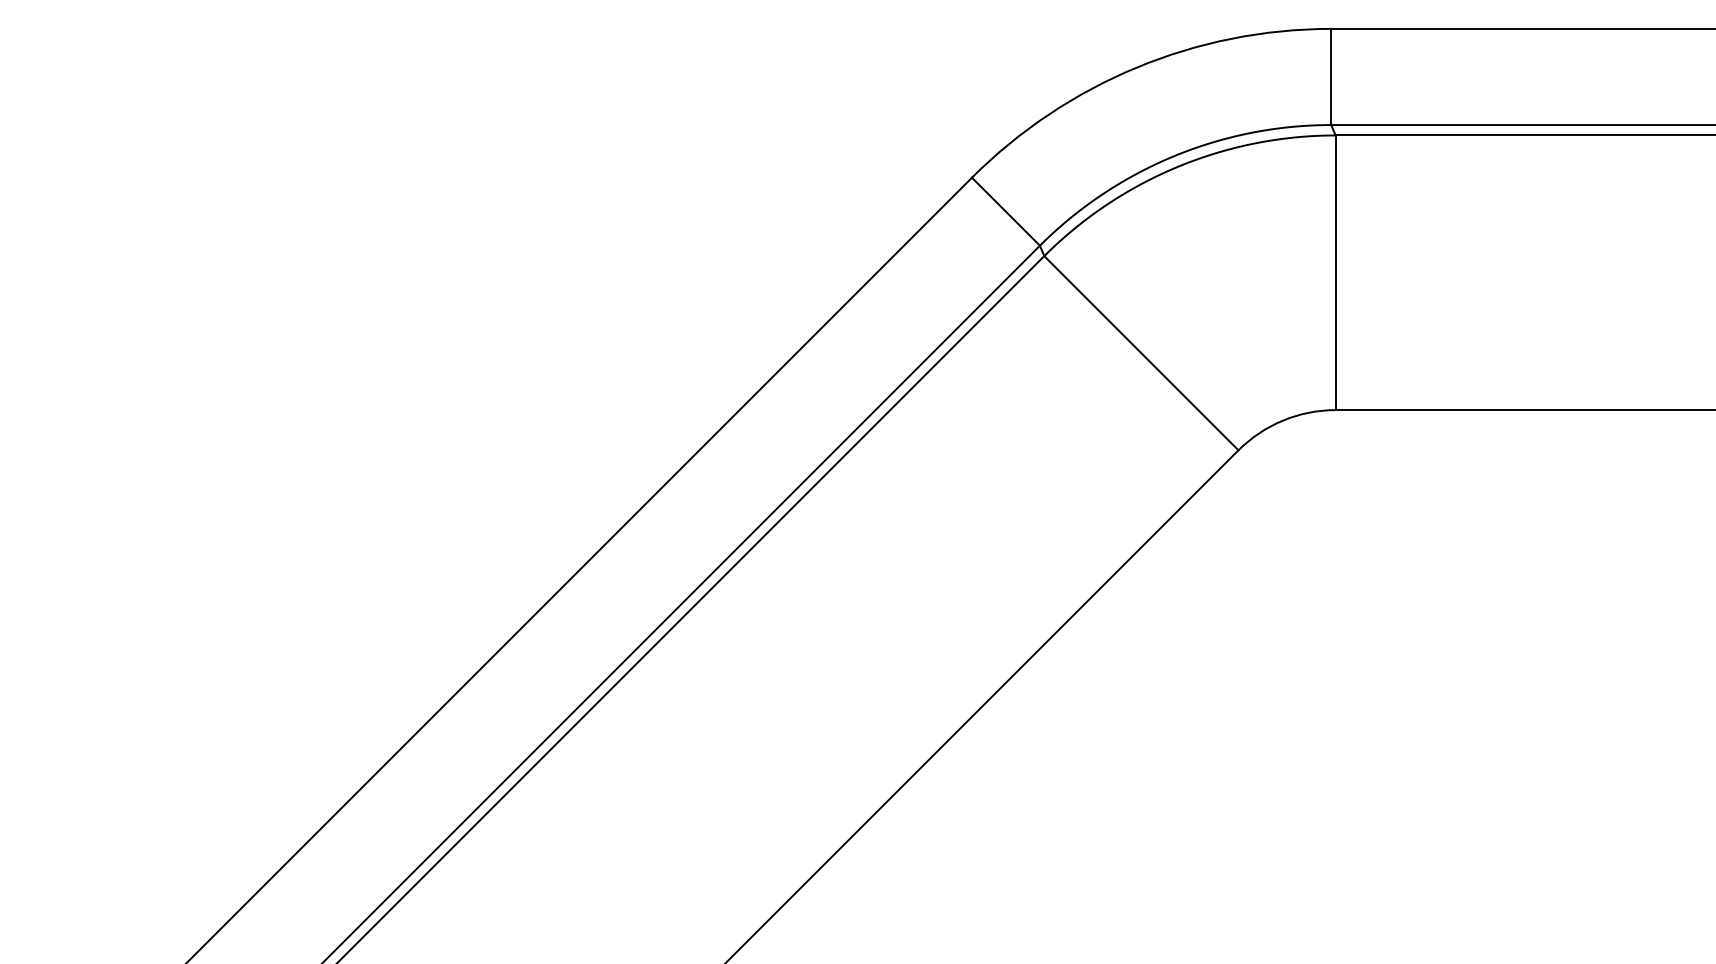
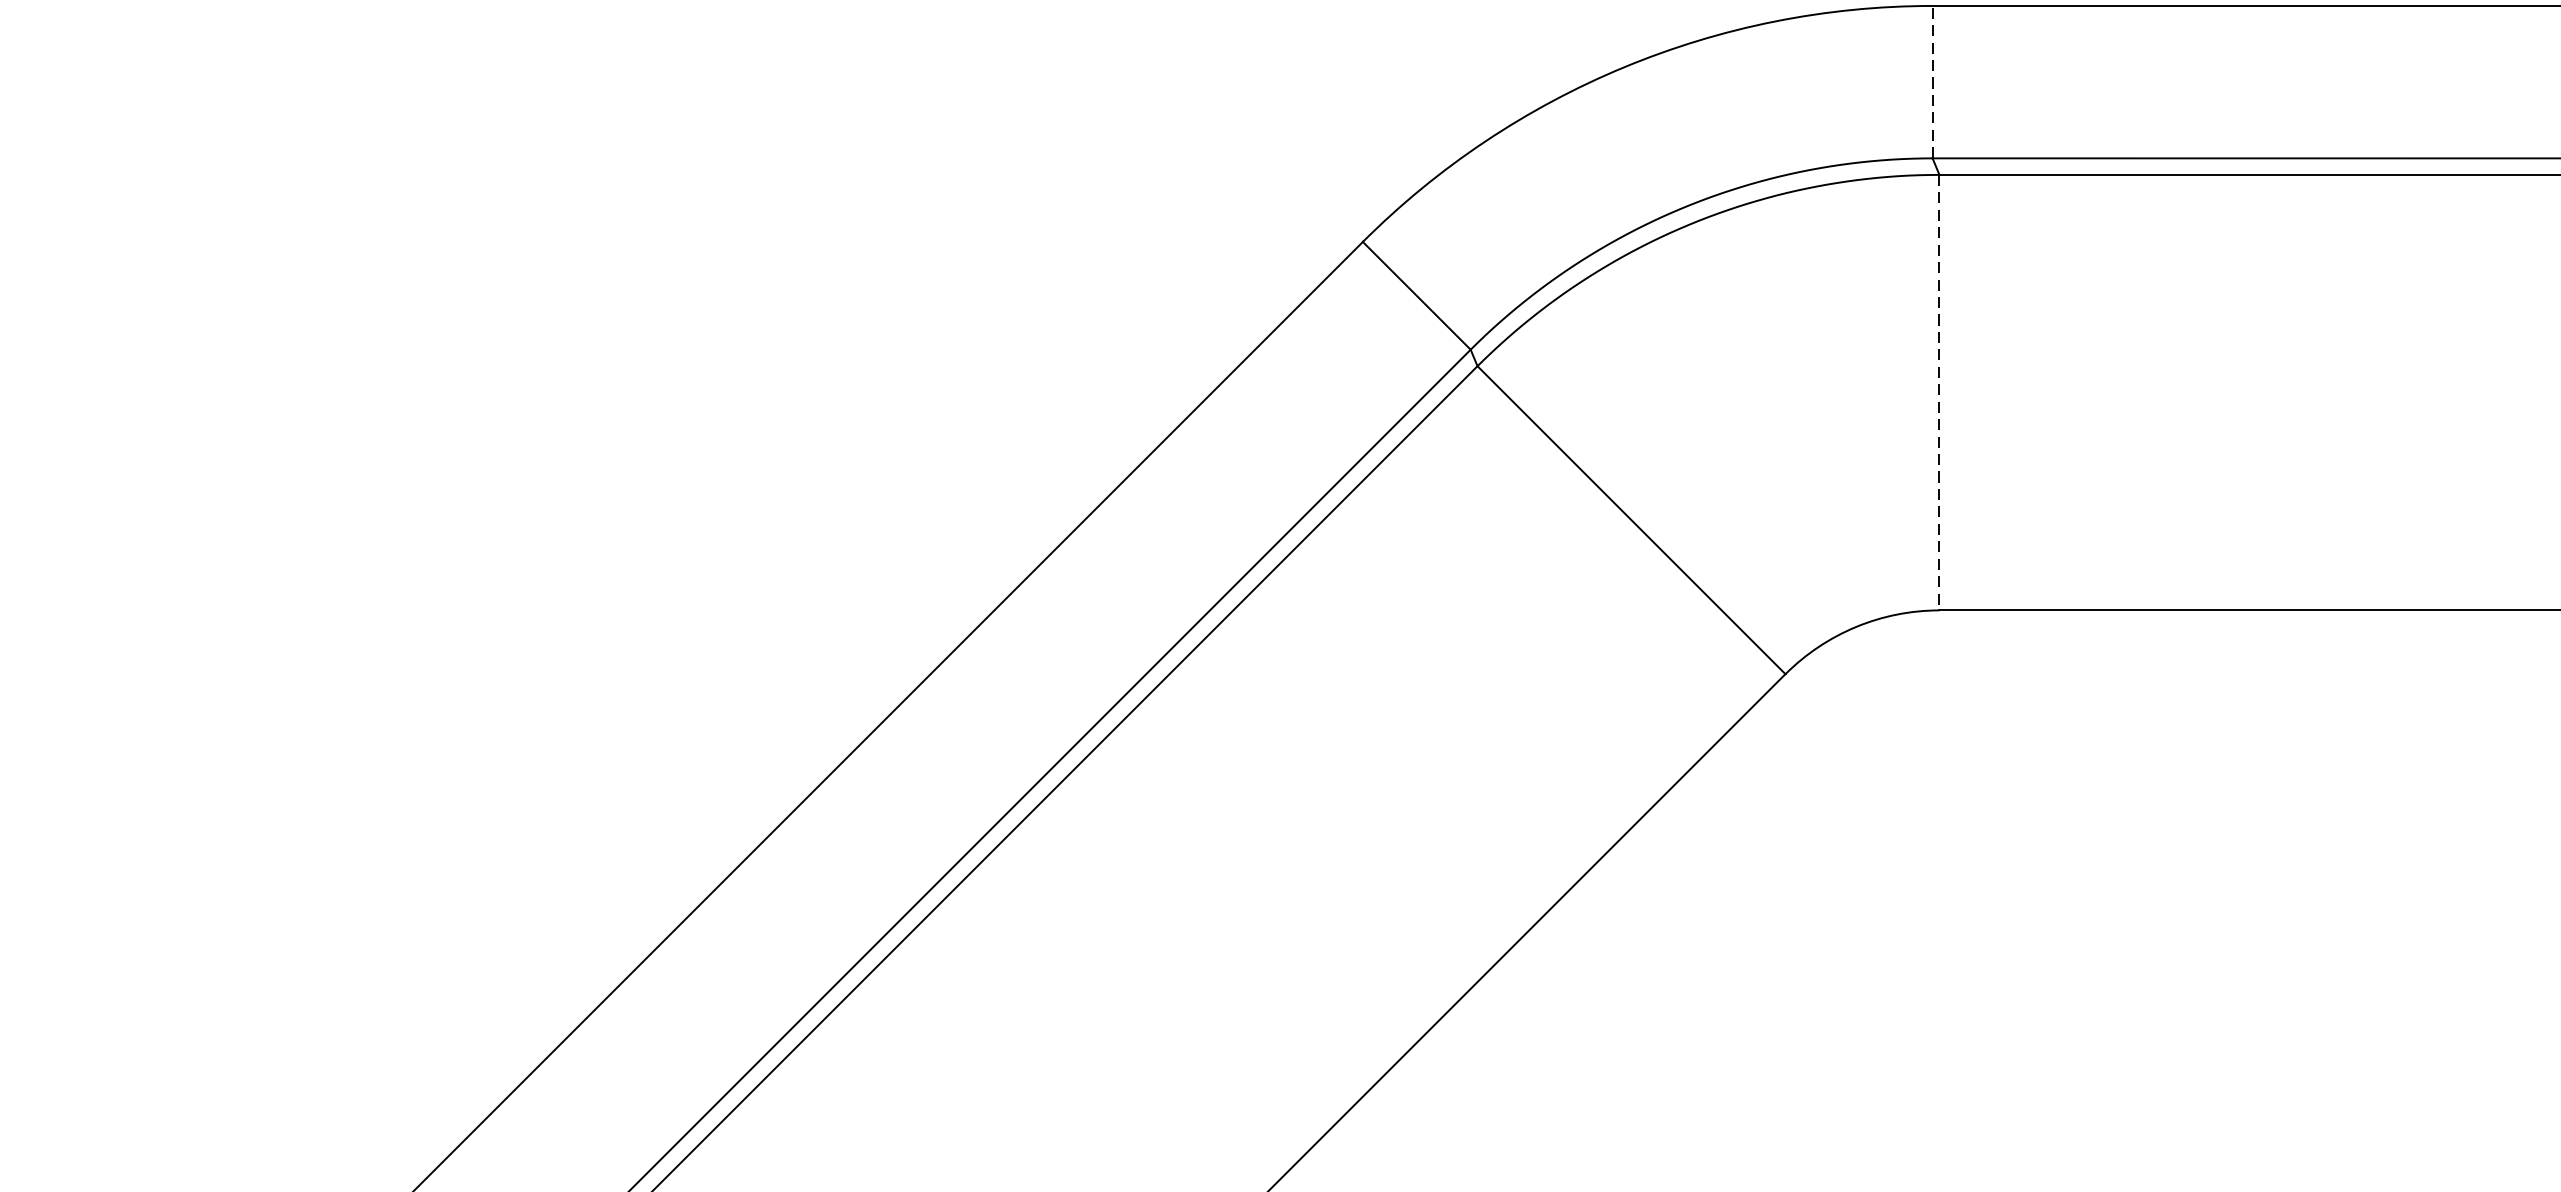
line: (1331, 76) -> (1932, 81), solid -> dashed
line: (1335, 273) -> (1939, 393), solid -> dashed

